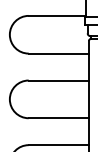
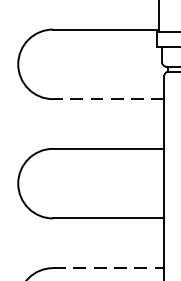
line: (58, 53) -> (108, 98), solid -> dashed
line: (59, 145) -> (109, 268), solid -> dashed

